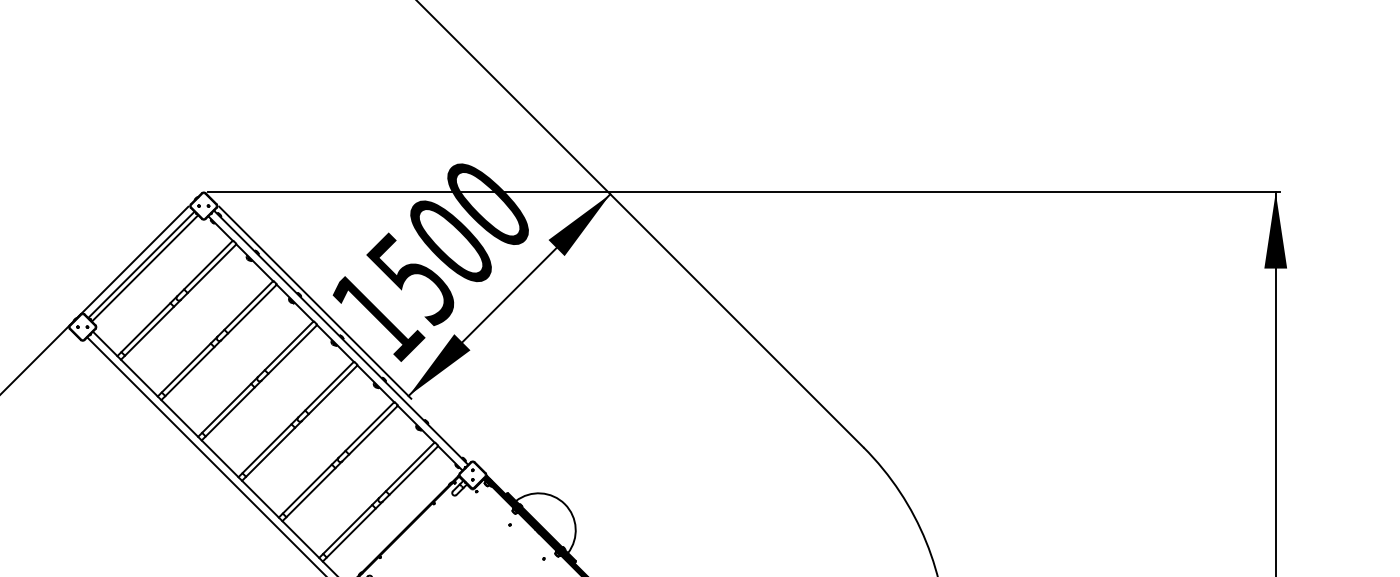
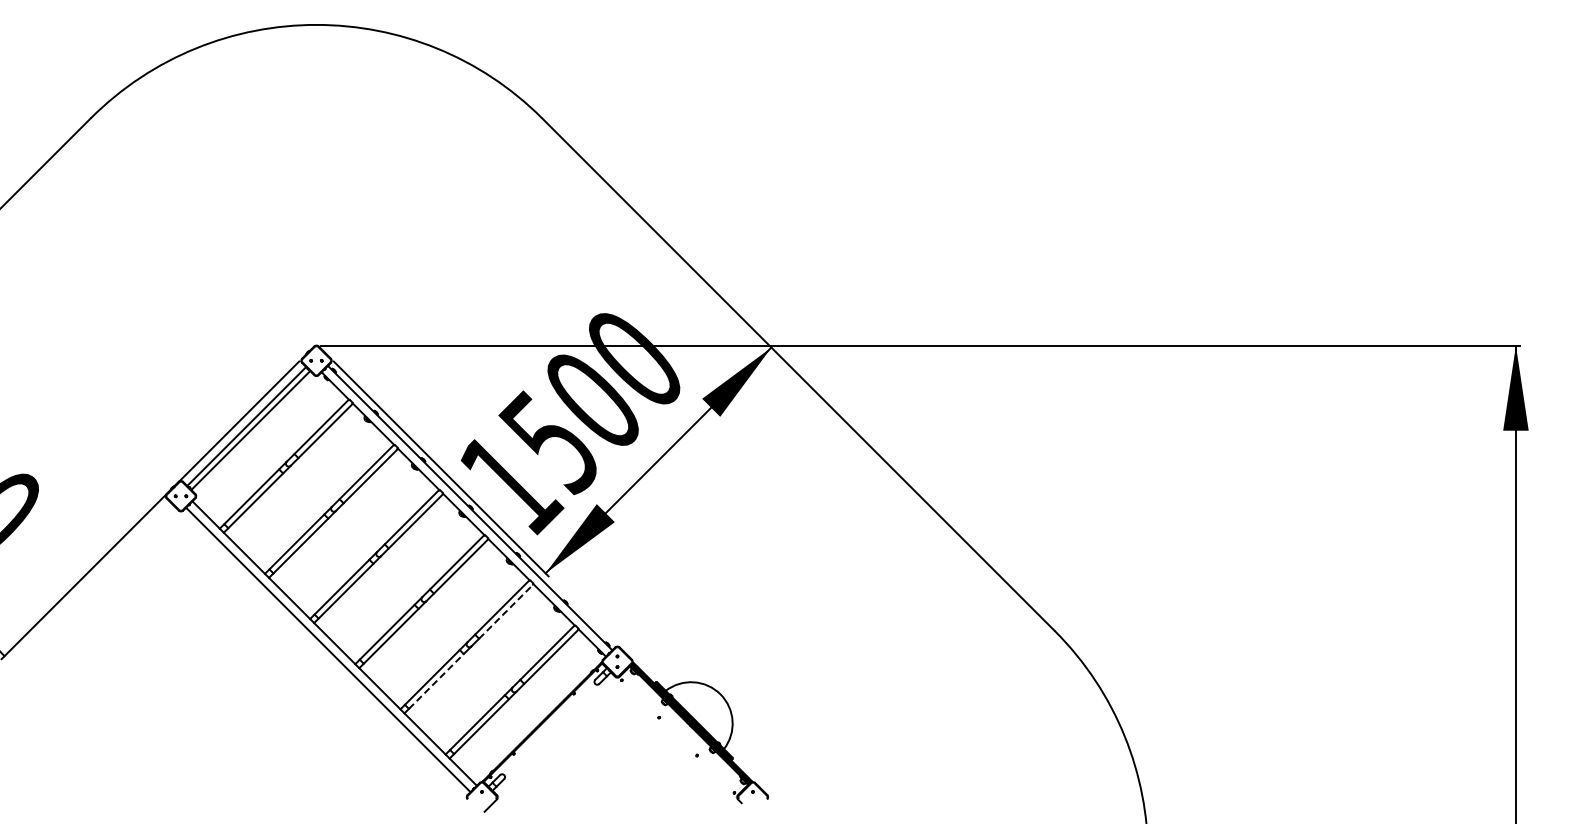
line: (373, 430) -> (506, 611), solid -> dashed
line: (311, 492) -> (436, 681), solid -> dashed

